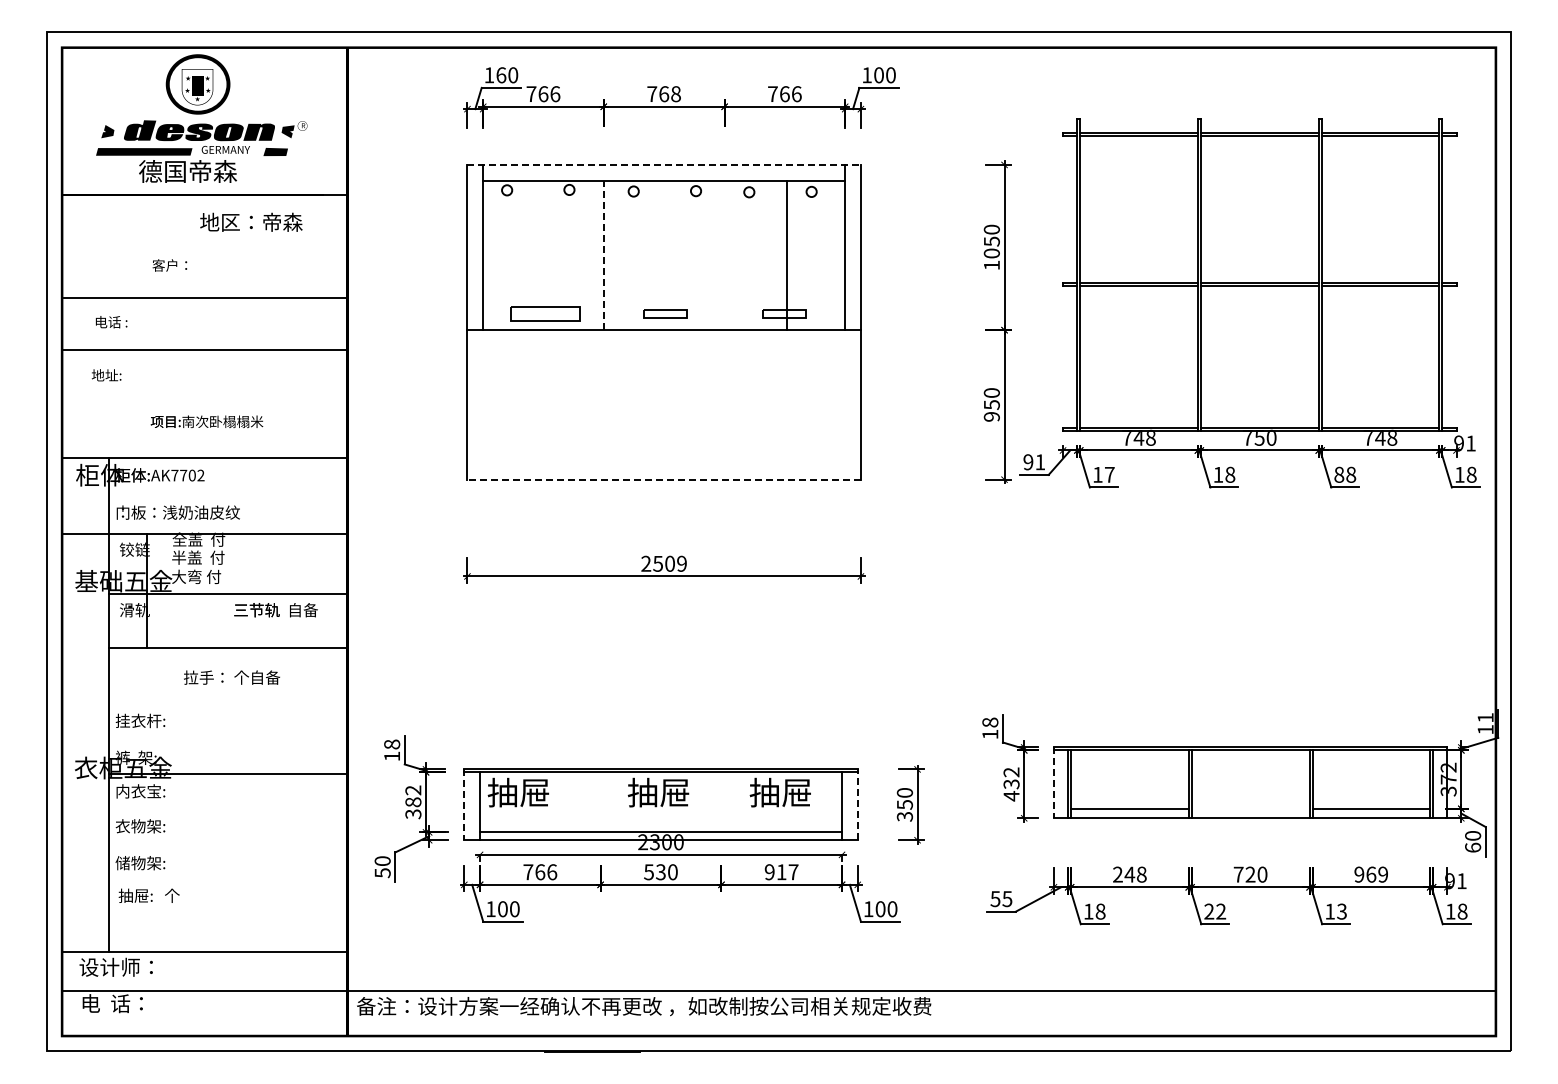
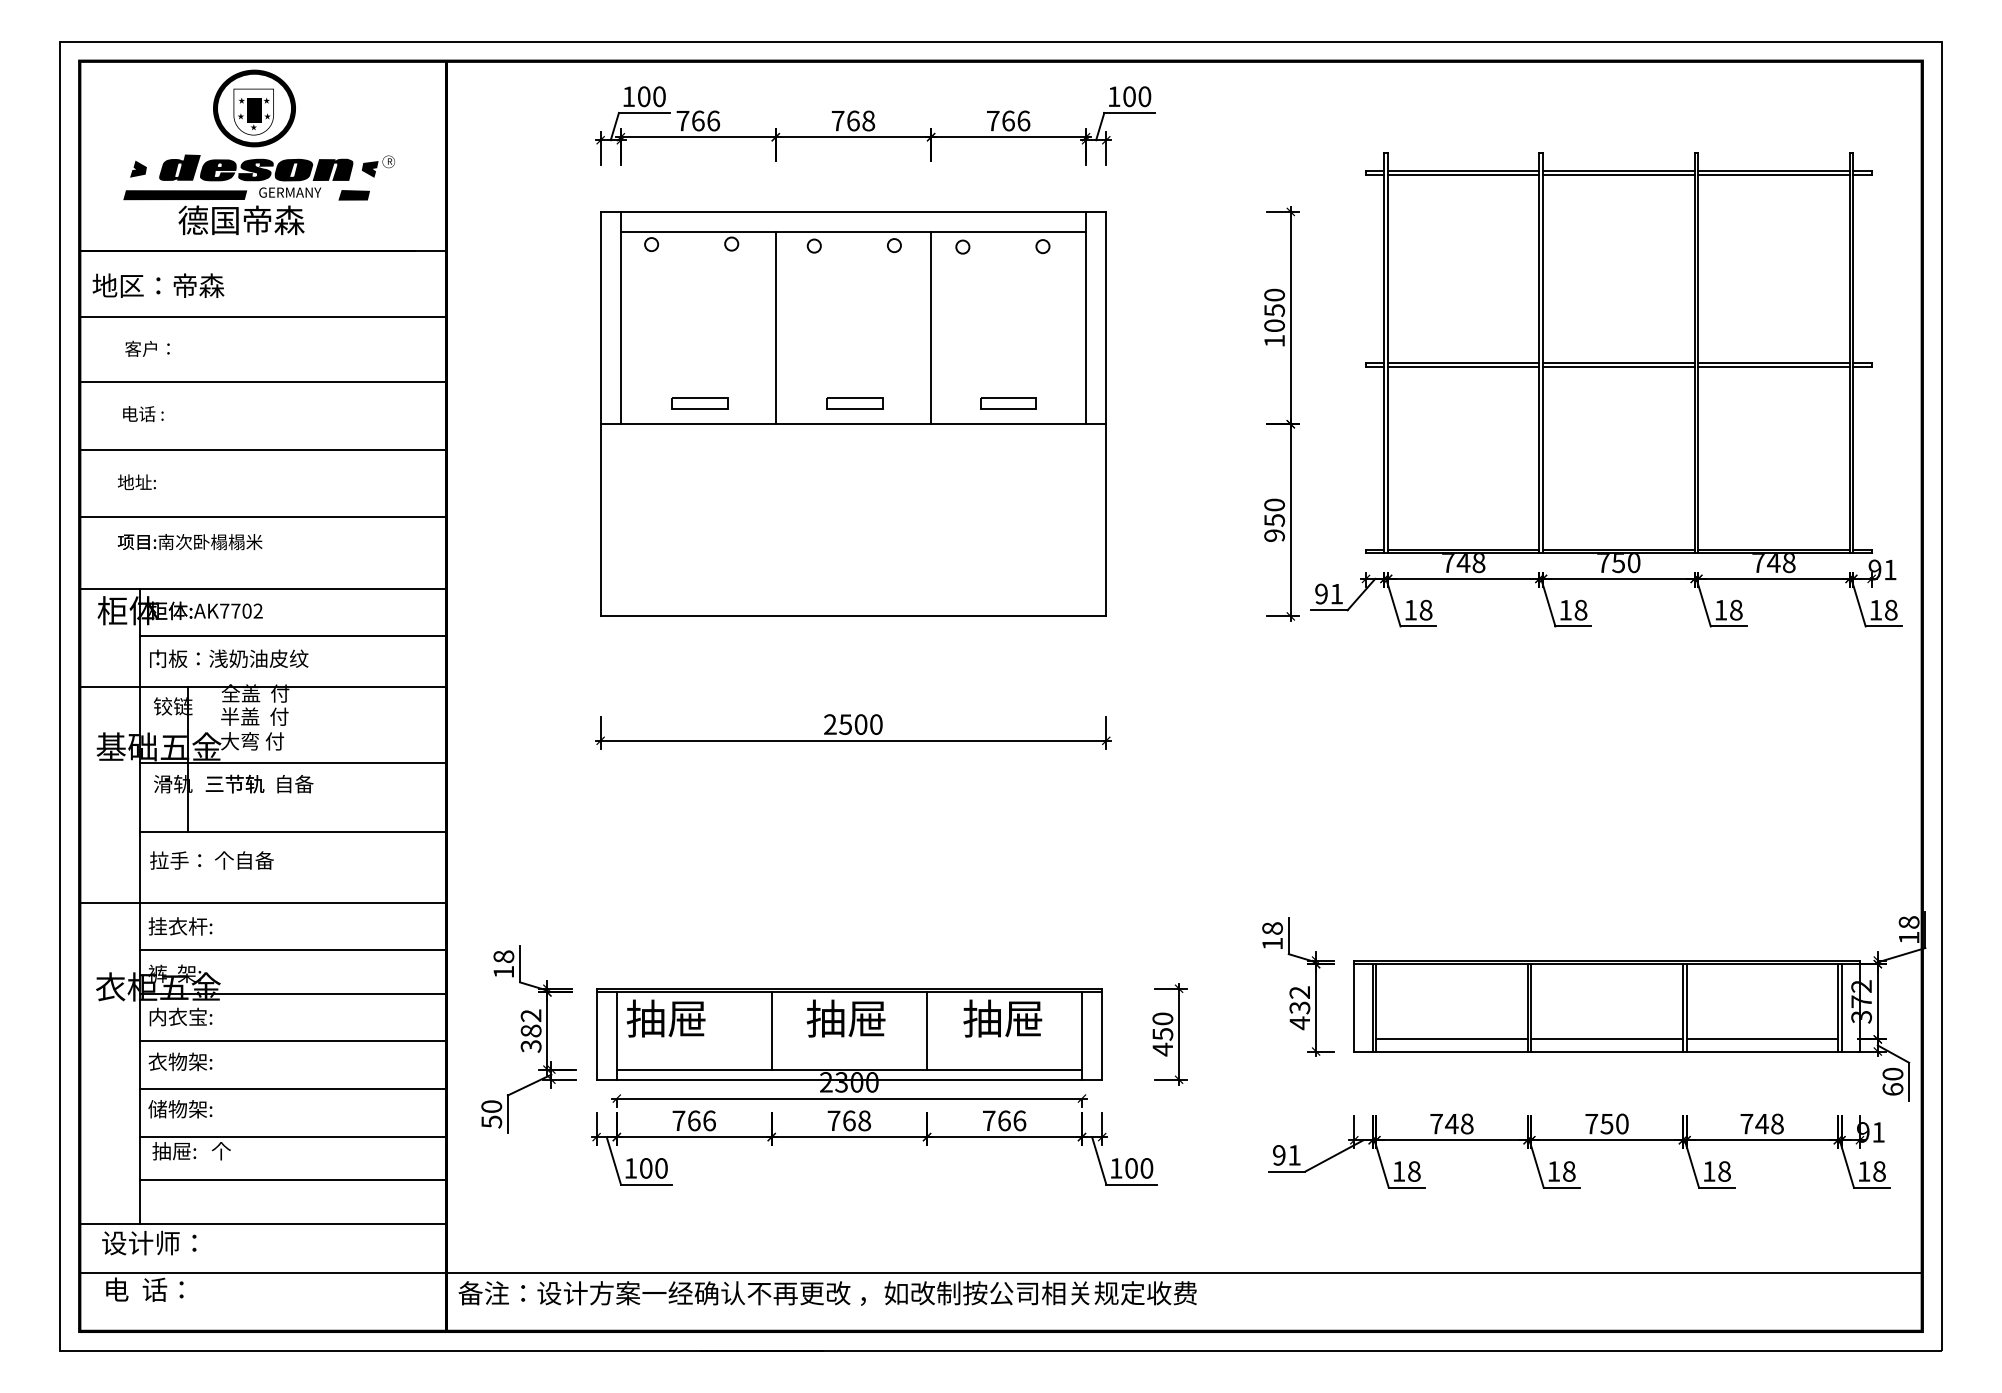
text: (501, 75) -> (644, 97), 160 -> 100
line: (664, 164) -> (853, 211), dashed -> solid
text: (251, 221) -> (158, 284), moved
line: (204, 246) -> (262, 316), added
line: (603, 255) -> (775, 328), dashed -> solid
line: (786, 255) -> (930, 328), moved
text: (169, 265) -> (147, 348), moved
part: (544, 313) -> (699, 402), size x0.62
line: (204, 402) -> (262, 517), added
text: (206, 421) -> (189, 541), moved
text: (1109, 474) -> (1425, 609), 17 -> 18
text: (1339, 474) -> (1721, 609), 88 -> 18
line: (664, 479) -> (853, 616), dashed -> solid
line: (228, 494) -> (293, 635), added
text: (681, 563) -> (875, 724), 2509 -> 2500
text: (275, 610) -> (258, 784), moved
text: (231, 677) -> (211, 860), moved
line: (204, 703) -> (262, 904), added
text: (1485, 717) -> (1908, 922), 11 -> 18
line: (228, 739) -> (293, 950), added
line: (1053, 783) -> (1353, 1006), dashed -> solid
line: (600, 802) -> (771, 1031), added
line: (721, 802) -> (927, 1031), added
line: (857, 804) -> (1101, 1033), dashed -> solid
line: (464, 805) -> (596, 1035), dashed -> solid
line: (1250, 808) -> (1606, 1038), added
line: (228, 810) -> (293, 1041), added
text: (904, 816) -> (1162, 1049), 350 -> 450
line: (228, 847) -> (293, 1089), added
text: (660, 872) -> (848, 1121), 530 -> 768
text: (781, 872) -> (1004, 1121), 917 -> 766
text: (1117, 874) -> (1436, 1123), 248 -> 748
text: (1250, 874) -> (1606, 1123), 720 -> 750
text: (1371, 874) -> (1762, 1123), 969 -> 748
line: (228, 884) -> (293, 1136), added
text: (1001, 899) -> (1286, 1155), 55 -> 91
text: (1215, 911) -> (1561, 1171), 22 -> 18
text: (1341, 911) -> (1723, 1171), 13 -> 18
line: (228, 918) -> (293, 1180), added

